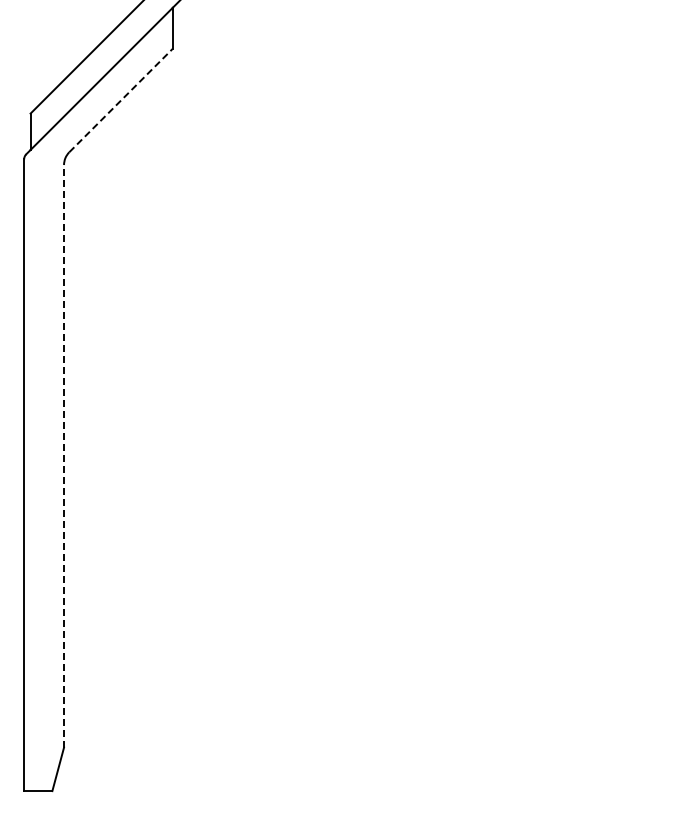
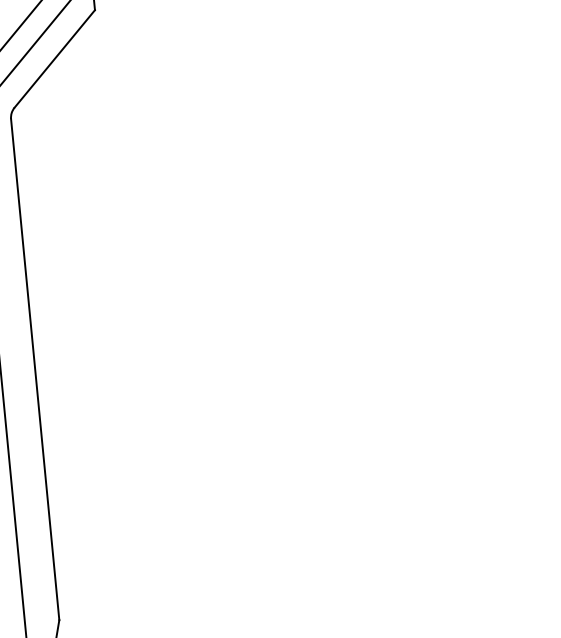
line: (121, 100) -> (55, 58), dashed -> solid
line: (64, 455) -> (35, 368), dashed -> solid

